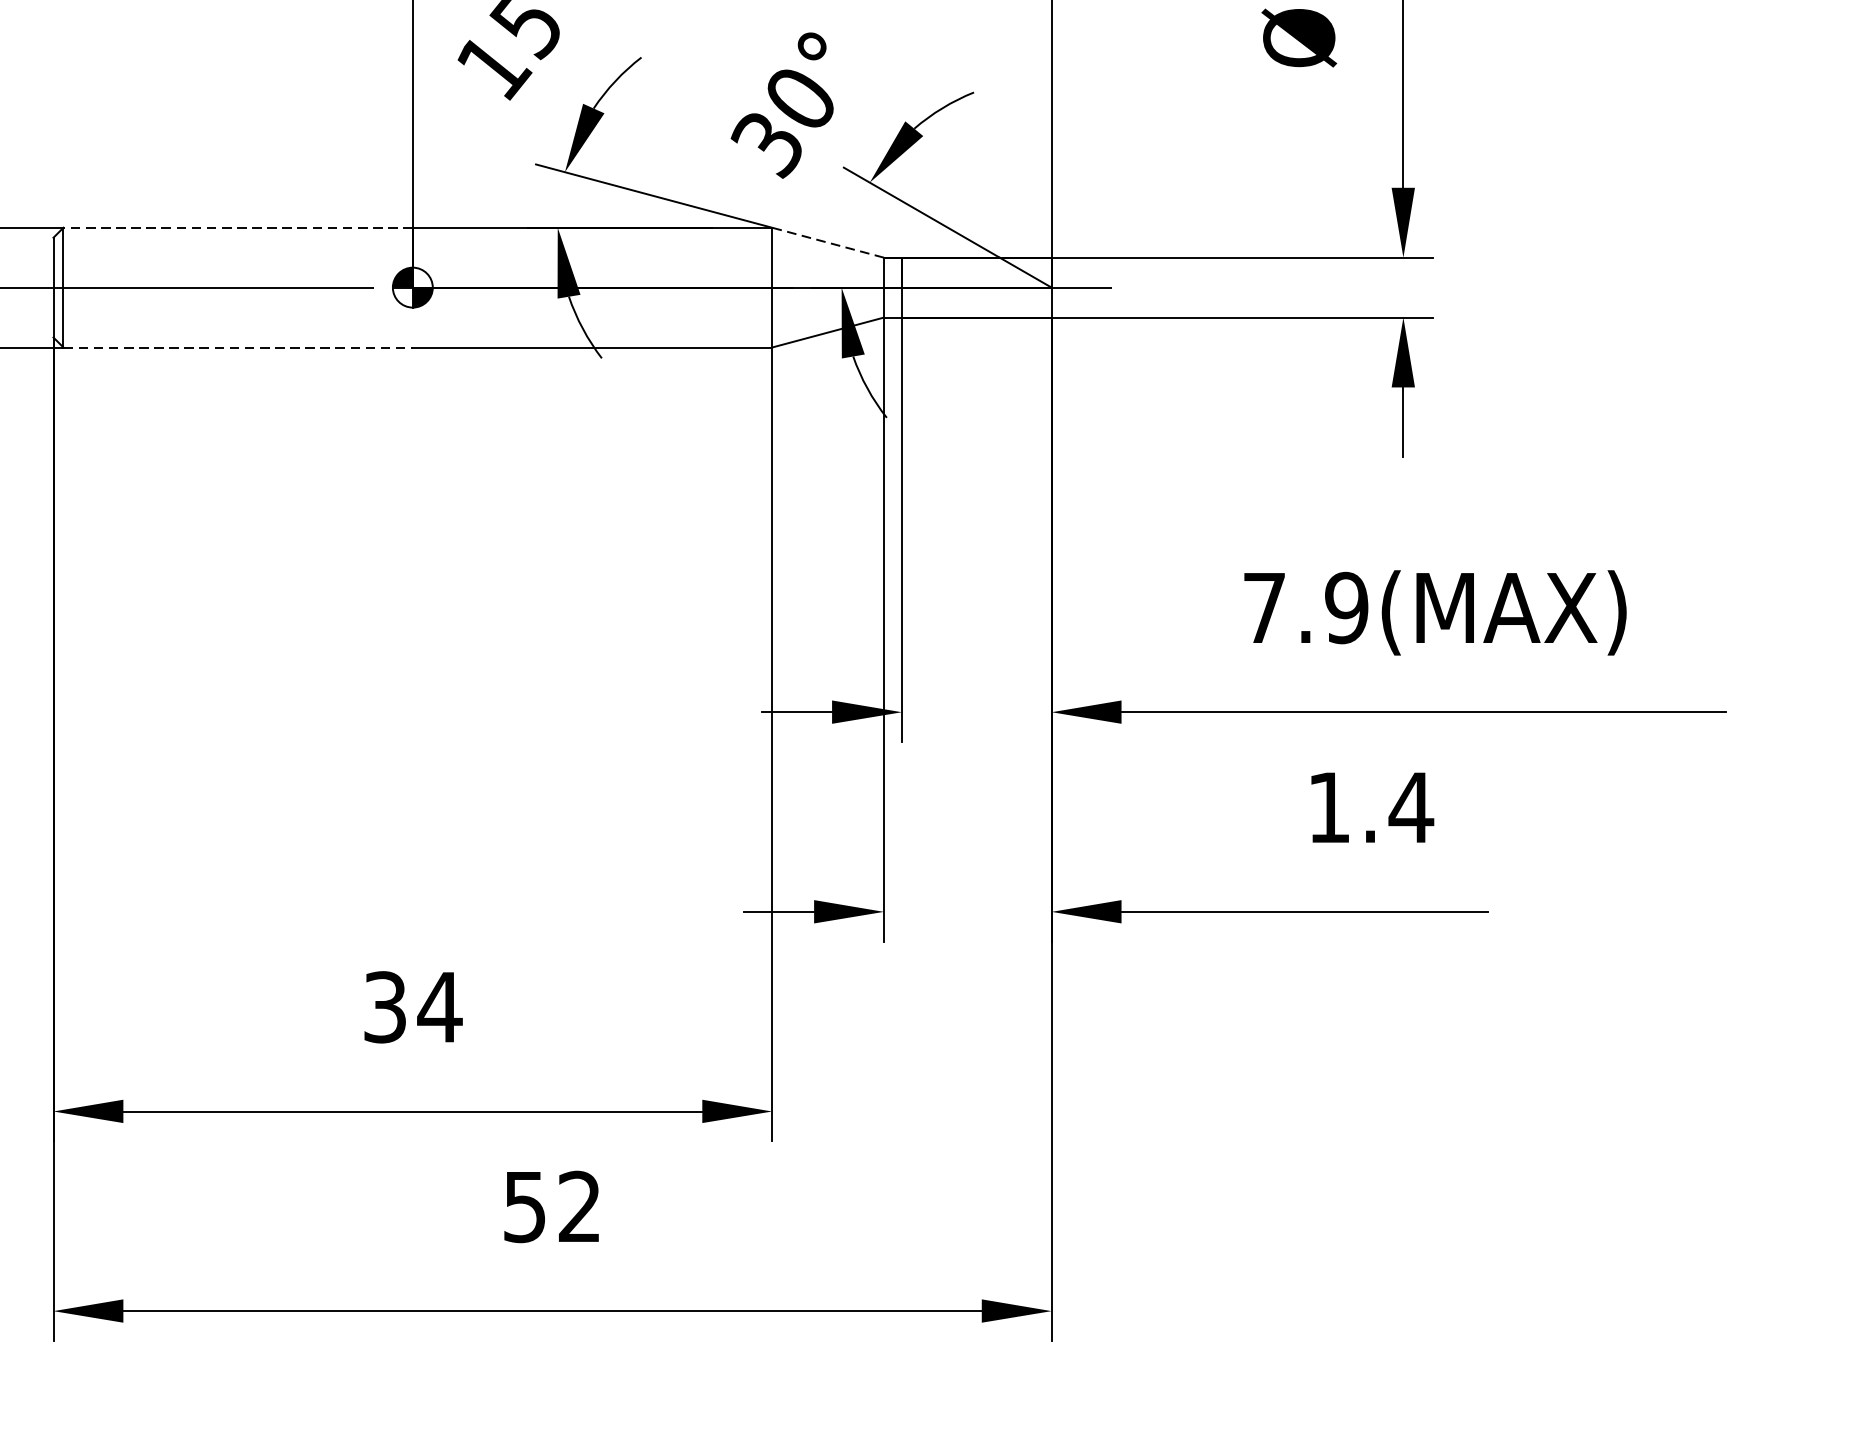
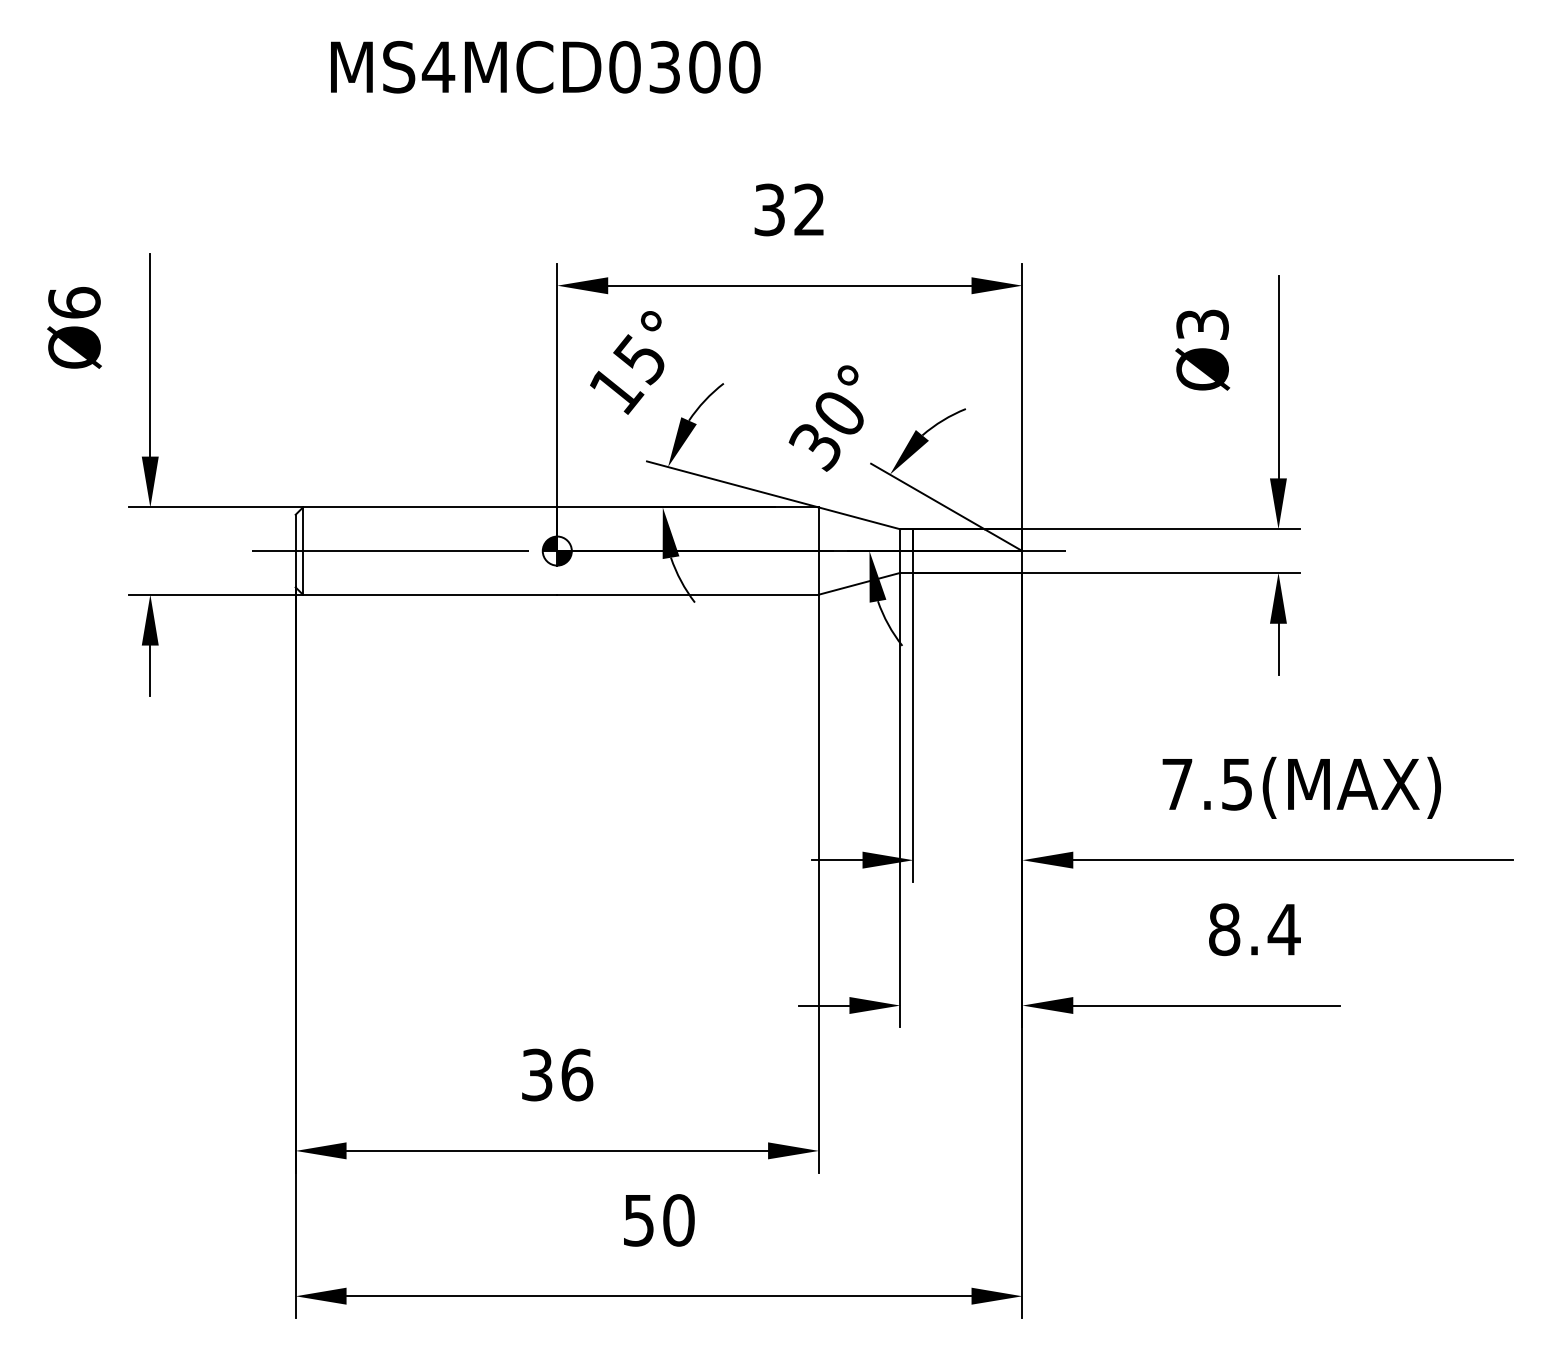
line: (237, 227) -> (429, 507), dashed -> solid
line: (827, 242) -> (859, 518), dashed -> solid
line: (238, 347) -> (430, 594), dashed -> solid
text: (1345, 608) -> (1236, 784), 7.9(MAX) -> 7.5(MAX)
text: (1329, 807) -> (1224, 929), 1.4 -> 8.4
text: (439, 1006) -> (576, 1074), 34 -> 36
text: (579, 1207) -> (678, 1220), 52 -> 50

